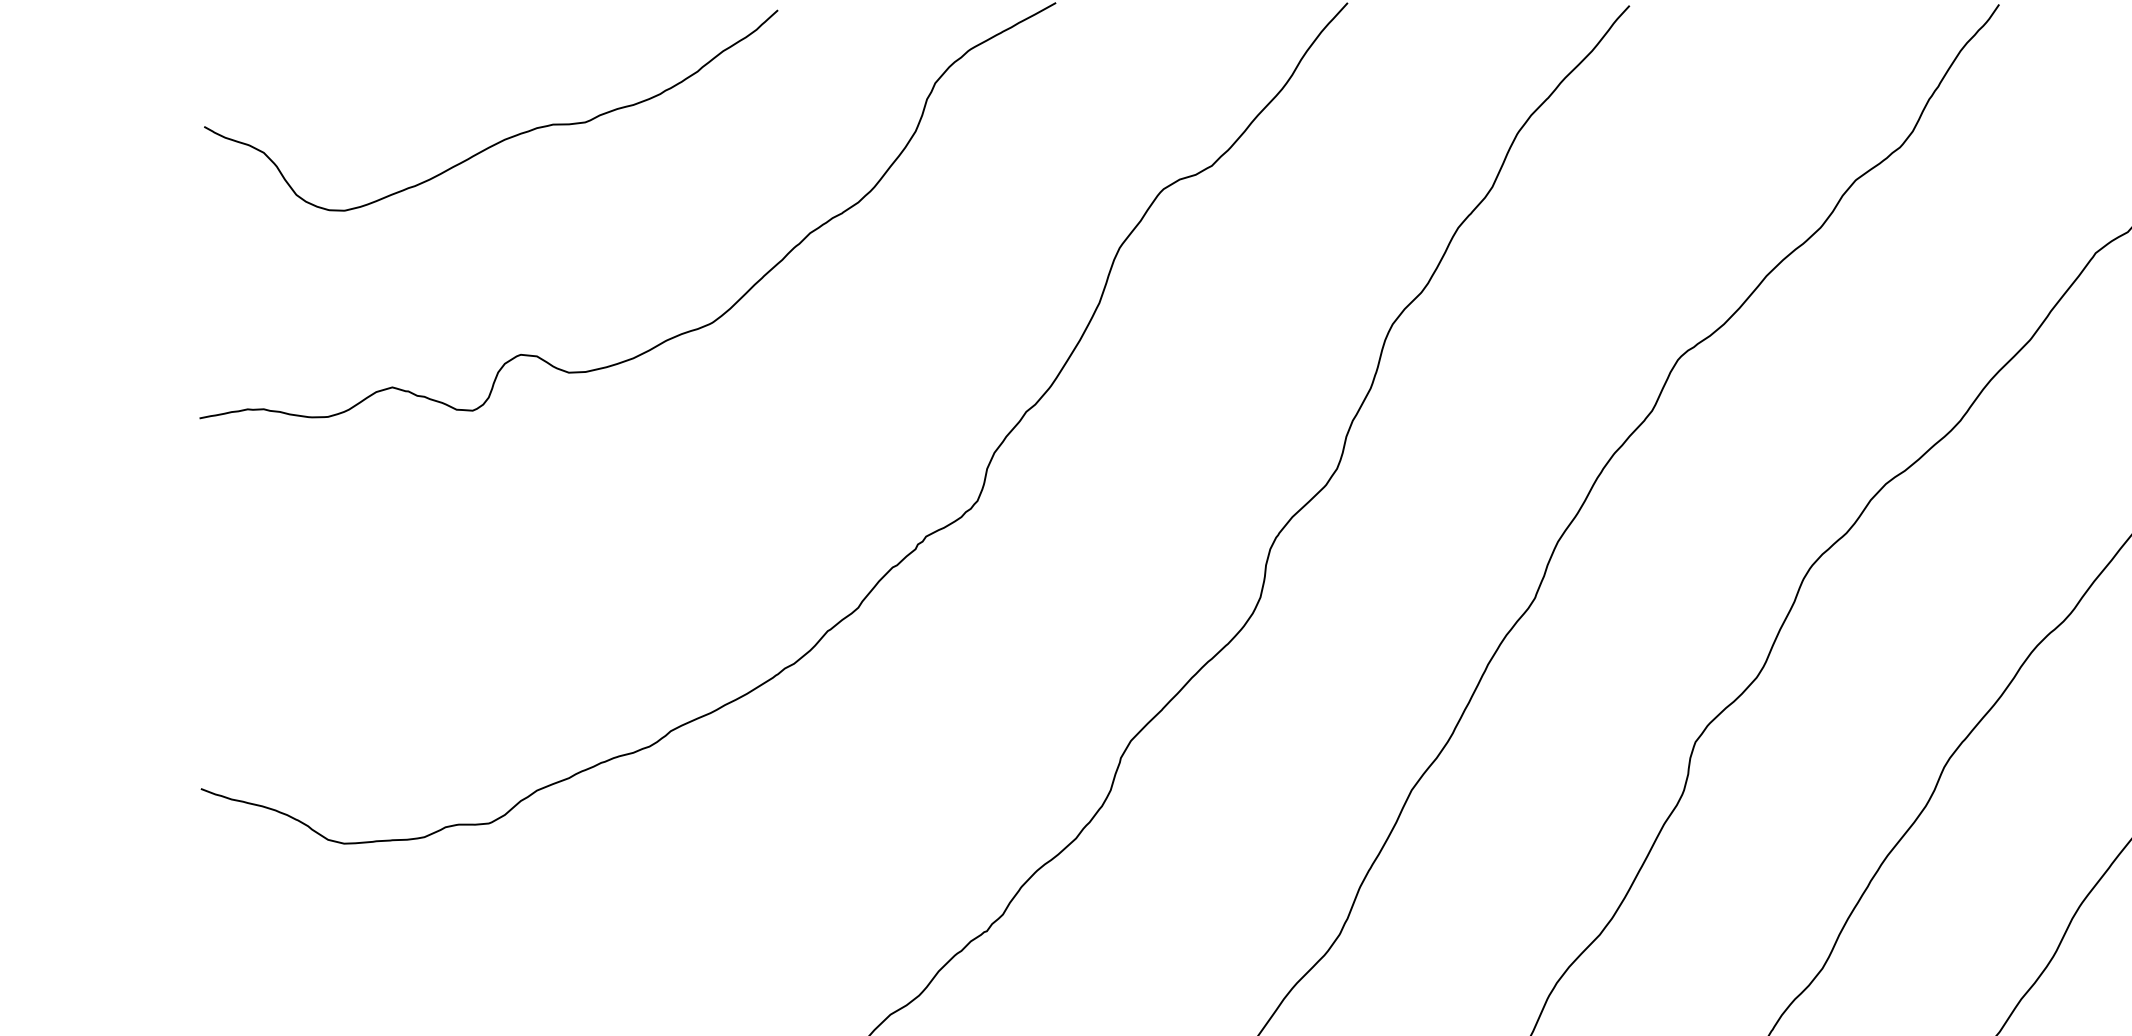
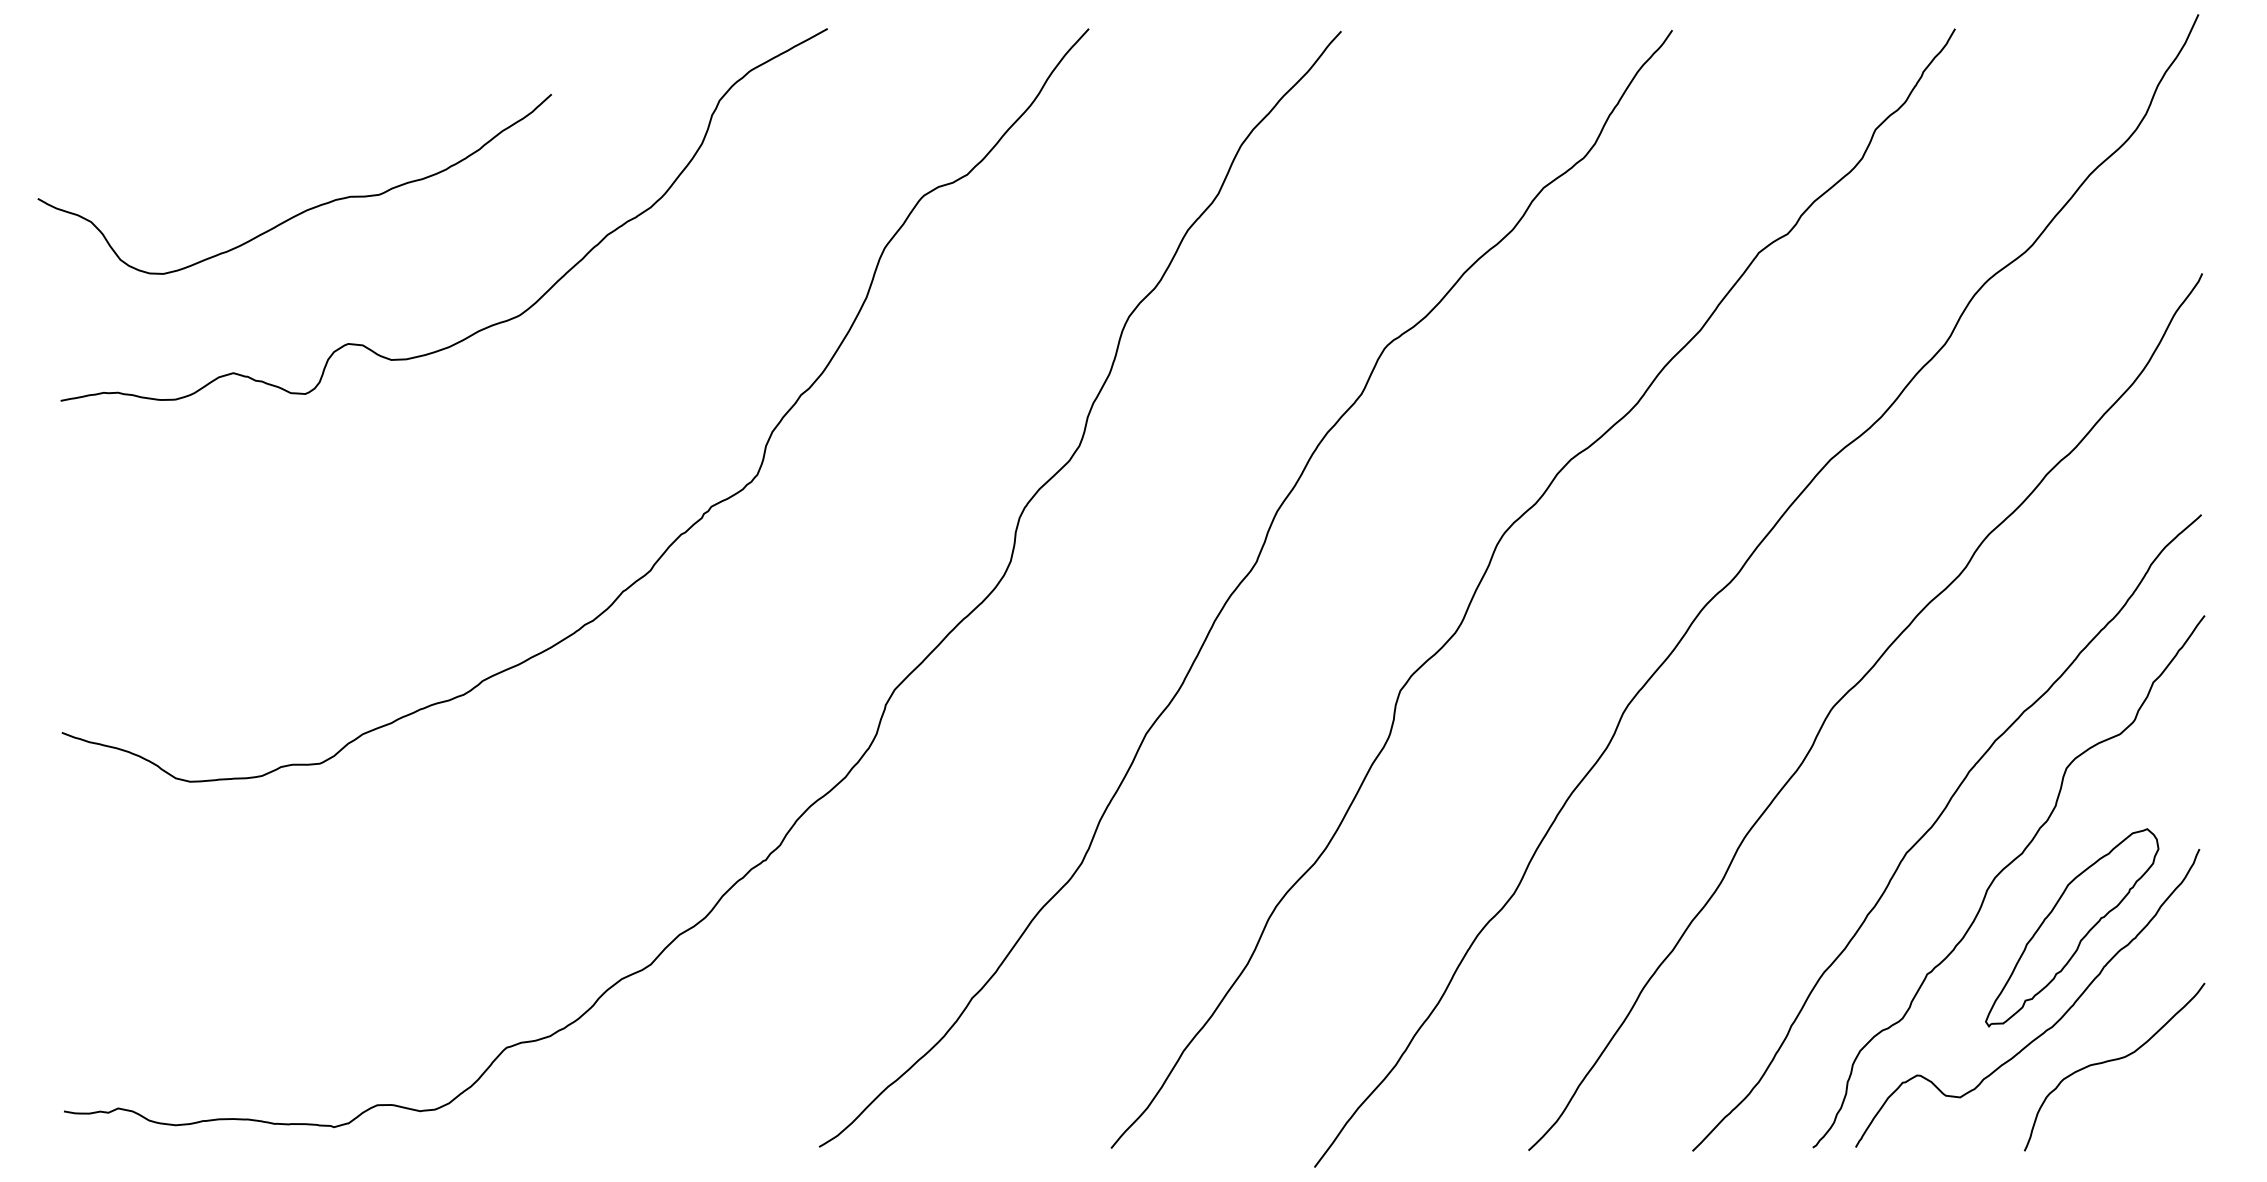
curve: (504, 138) -> (306, 209), moved

